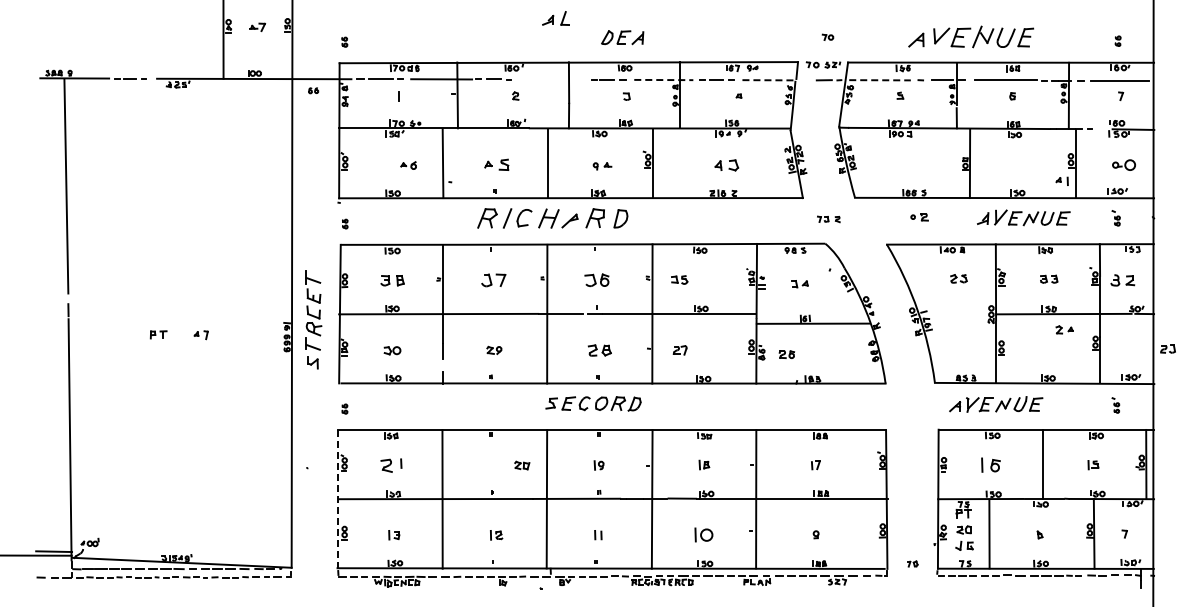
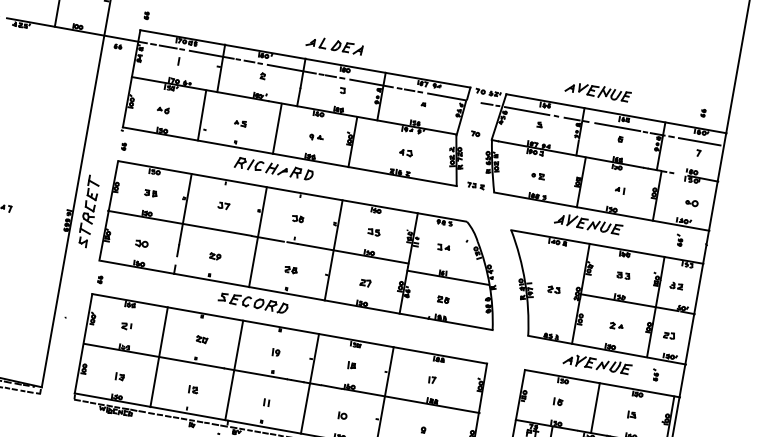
part: (555, 18) -> (316, 42), moved
part: (827, 36) -> (475, 133), moved
part: (971, 36) -> (598, 91), size x0.71
line: (552, 79) -> (291, 68), added
line: (663, 80) -> (371, 83), dashed -> solid
line: (769, 80) -> (447, 97), dashed -> solid
line: (880, 80) -> (527, 111), dashed -> solid
part: (496, 164) -> (240, 123), size x0.62
part: (727, 164) -> (406, 152), size x0.71
part: (1123, 164) -> (691, 202), size x0.71
part: (408, 165) -> (163, 110), moved
part: (1061, 180) -> (619, 189), moved
part: (552, 217) -> (273, 168), size x0.71
part: (919, 217) -> (538, 176), moved
part: (1023, 217) -> (588, 223), moved
part: (828, 219) -> (475, 186), moved
part: (958, 278) -> (553, 289), moved
part: (493, 279) -> (223, 205), size x0.62
part: (596, 279) -> (297, 218), size x0.62
part: (679, 279) -> (374, 231), moved
part: (392, 280) -> (150, 193), size x0.71
part: (1123, 280) -> (676, 286), size x0.71
part: (1064, 329) -> (616, 325), moved
part: (1167, 348) -> (669, 335), moved
part: (599, 350) -> (290, 269), size x0.71
part: (679, 350) -> (365, 283), moved
part: (786, 354) -> (443, 299), moved
part: (593, 403) -> (253, 302), moved
part: (996, 404) -> (597, 364), moved
part: (990, 464) -> (557, 401), size x0.62
part: (391, 465) -> (126, 326), size x0.62
part: (522, 465) -> (202, 339), moved
line: (337, 499) -> (83, 343), dashed -> solid
part: (703, 534) -> (342, 415), size x0.62

